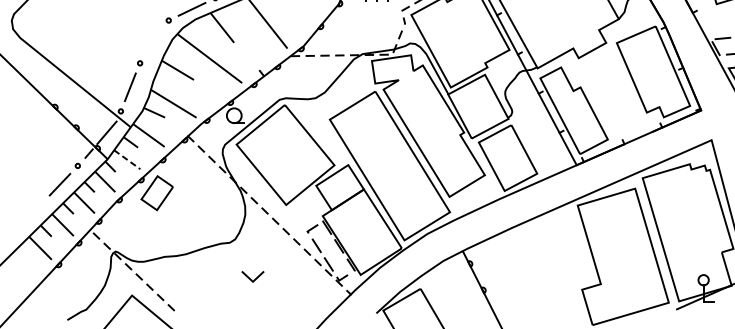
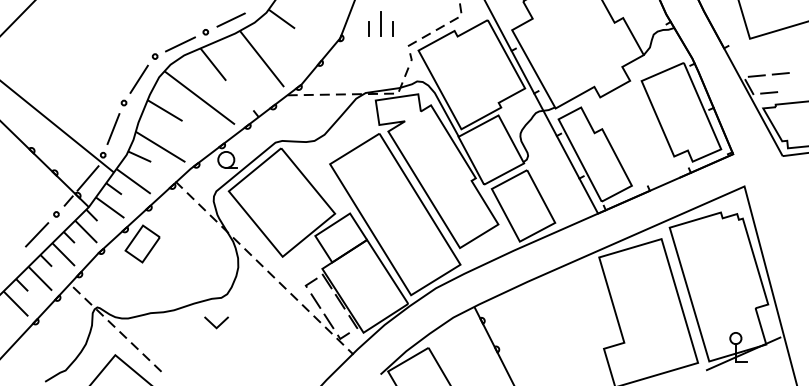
line: (153, 40) -> (138, 78), added
line: (127, 159) -> (110, 207), dashed -> solid
line: (251, 278) -> (214, 324), moved

